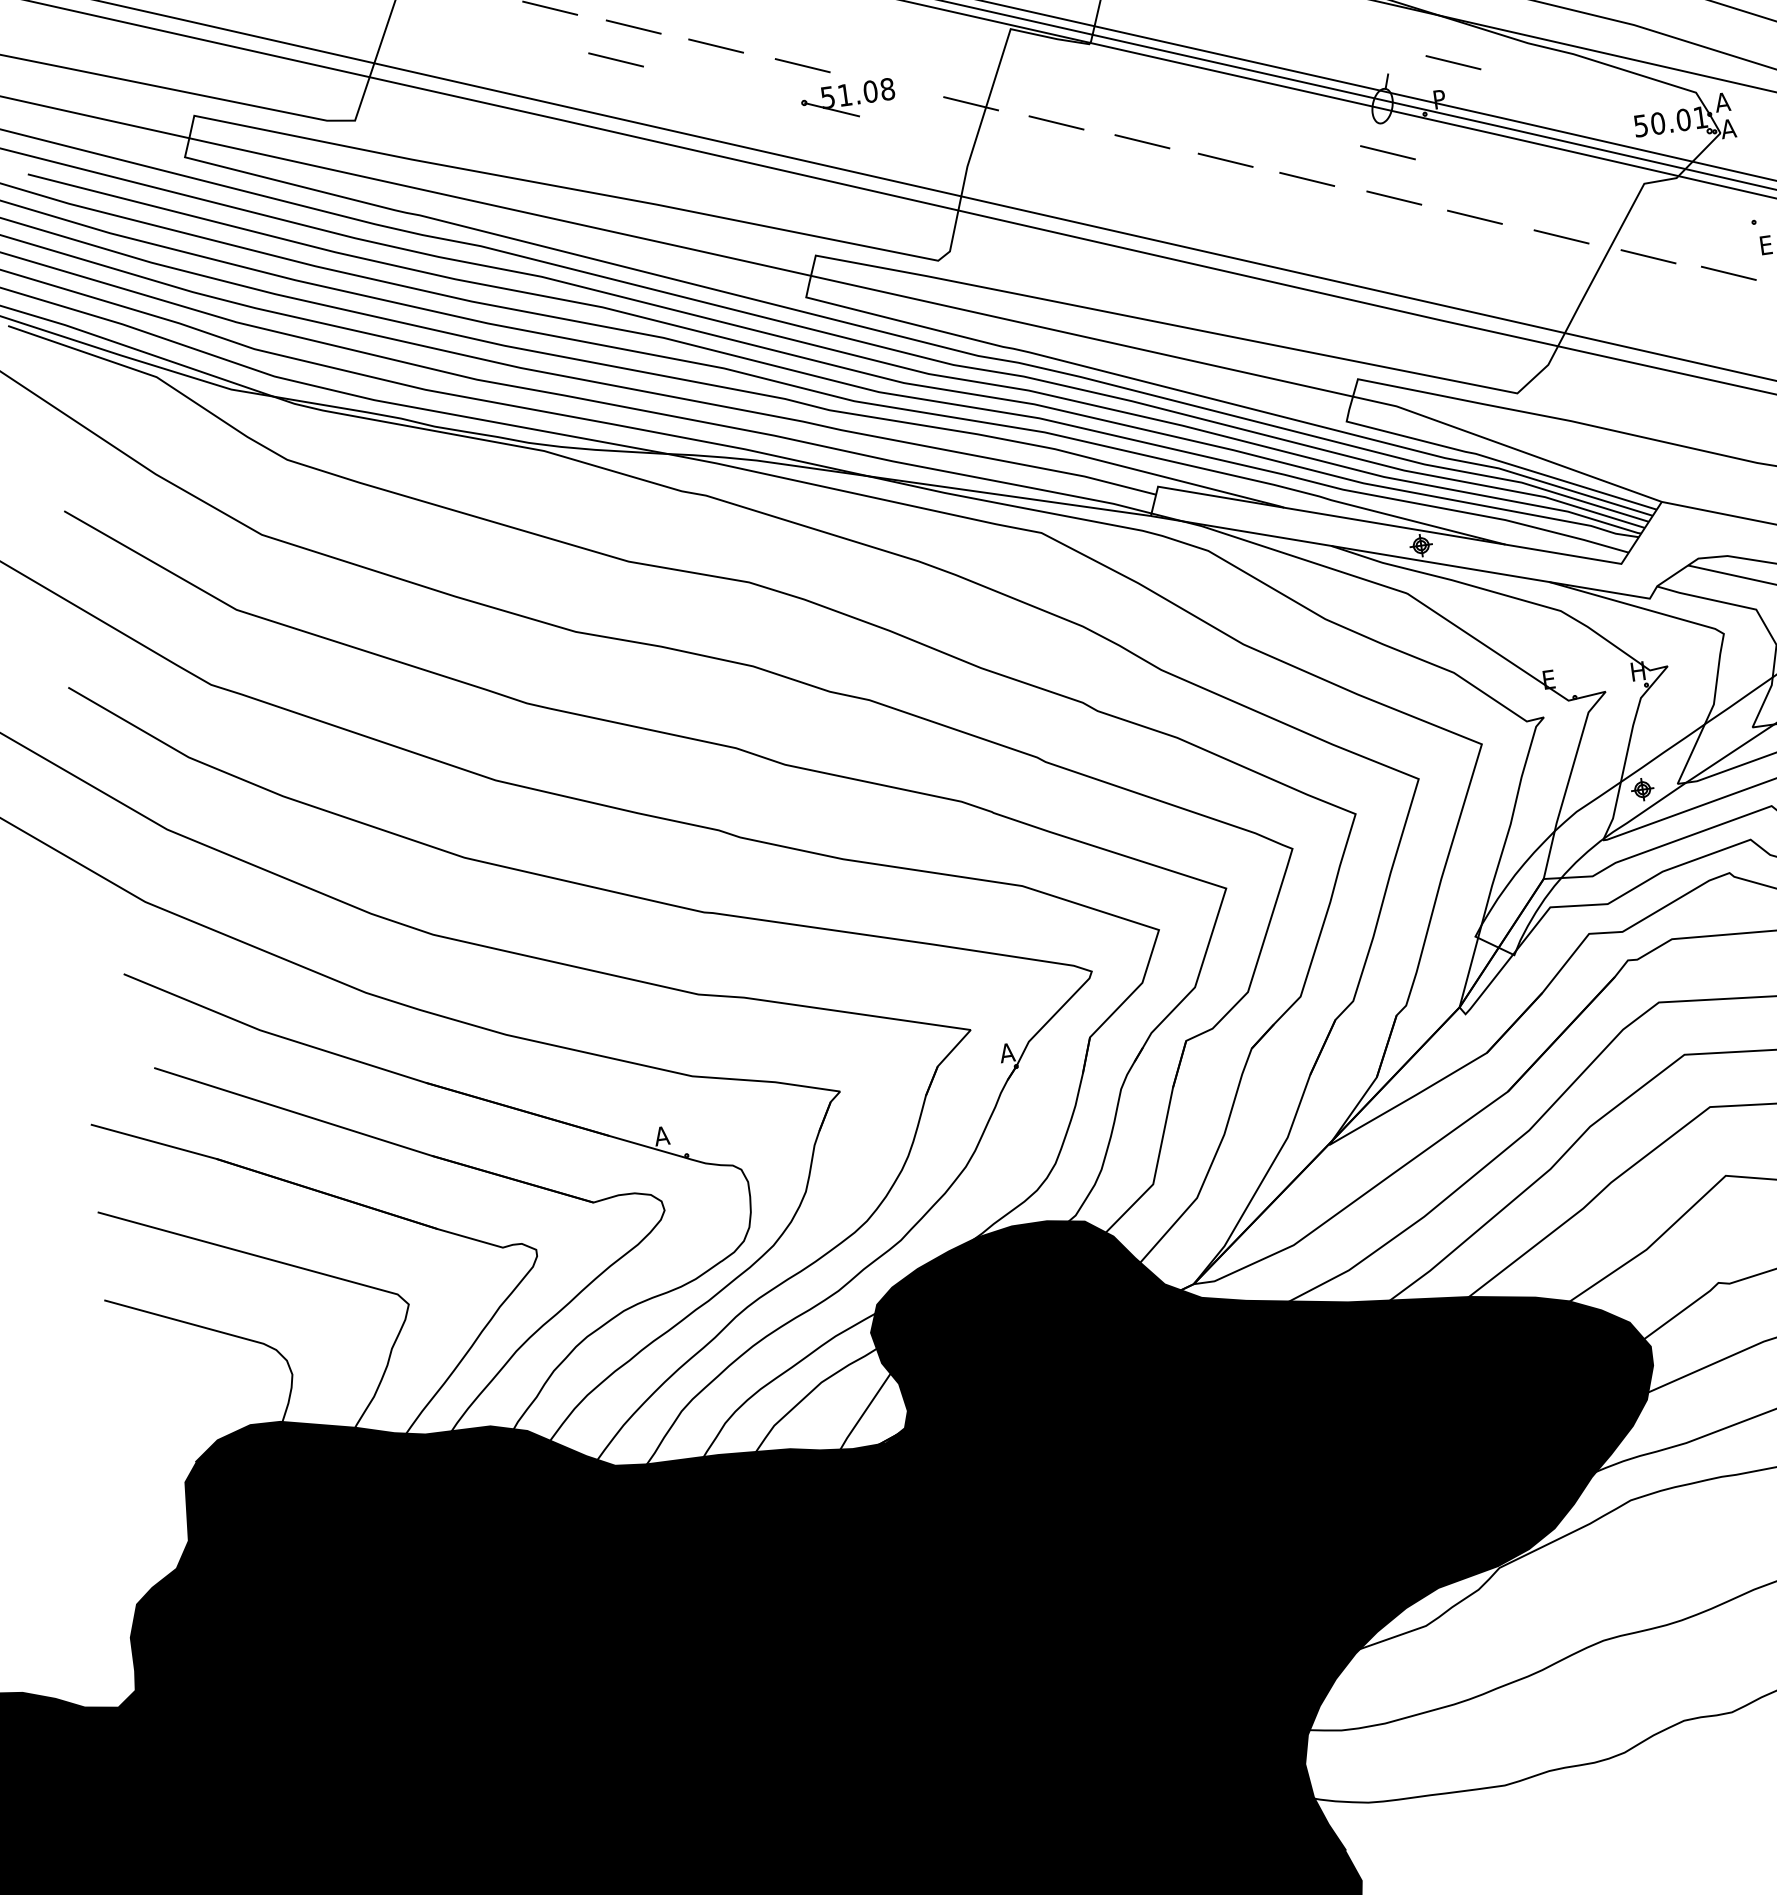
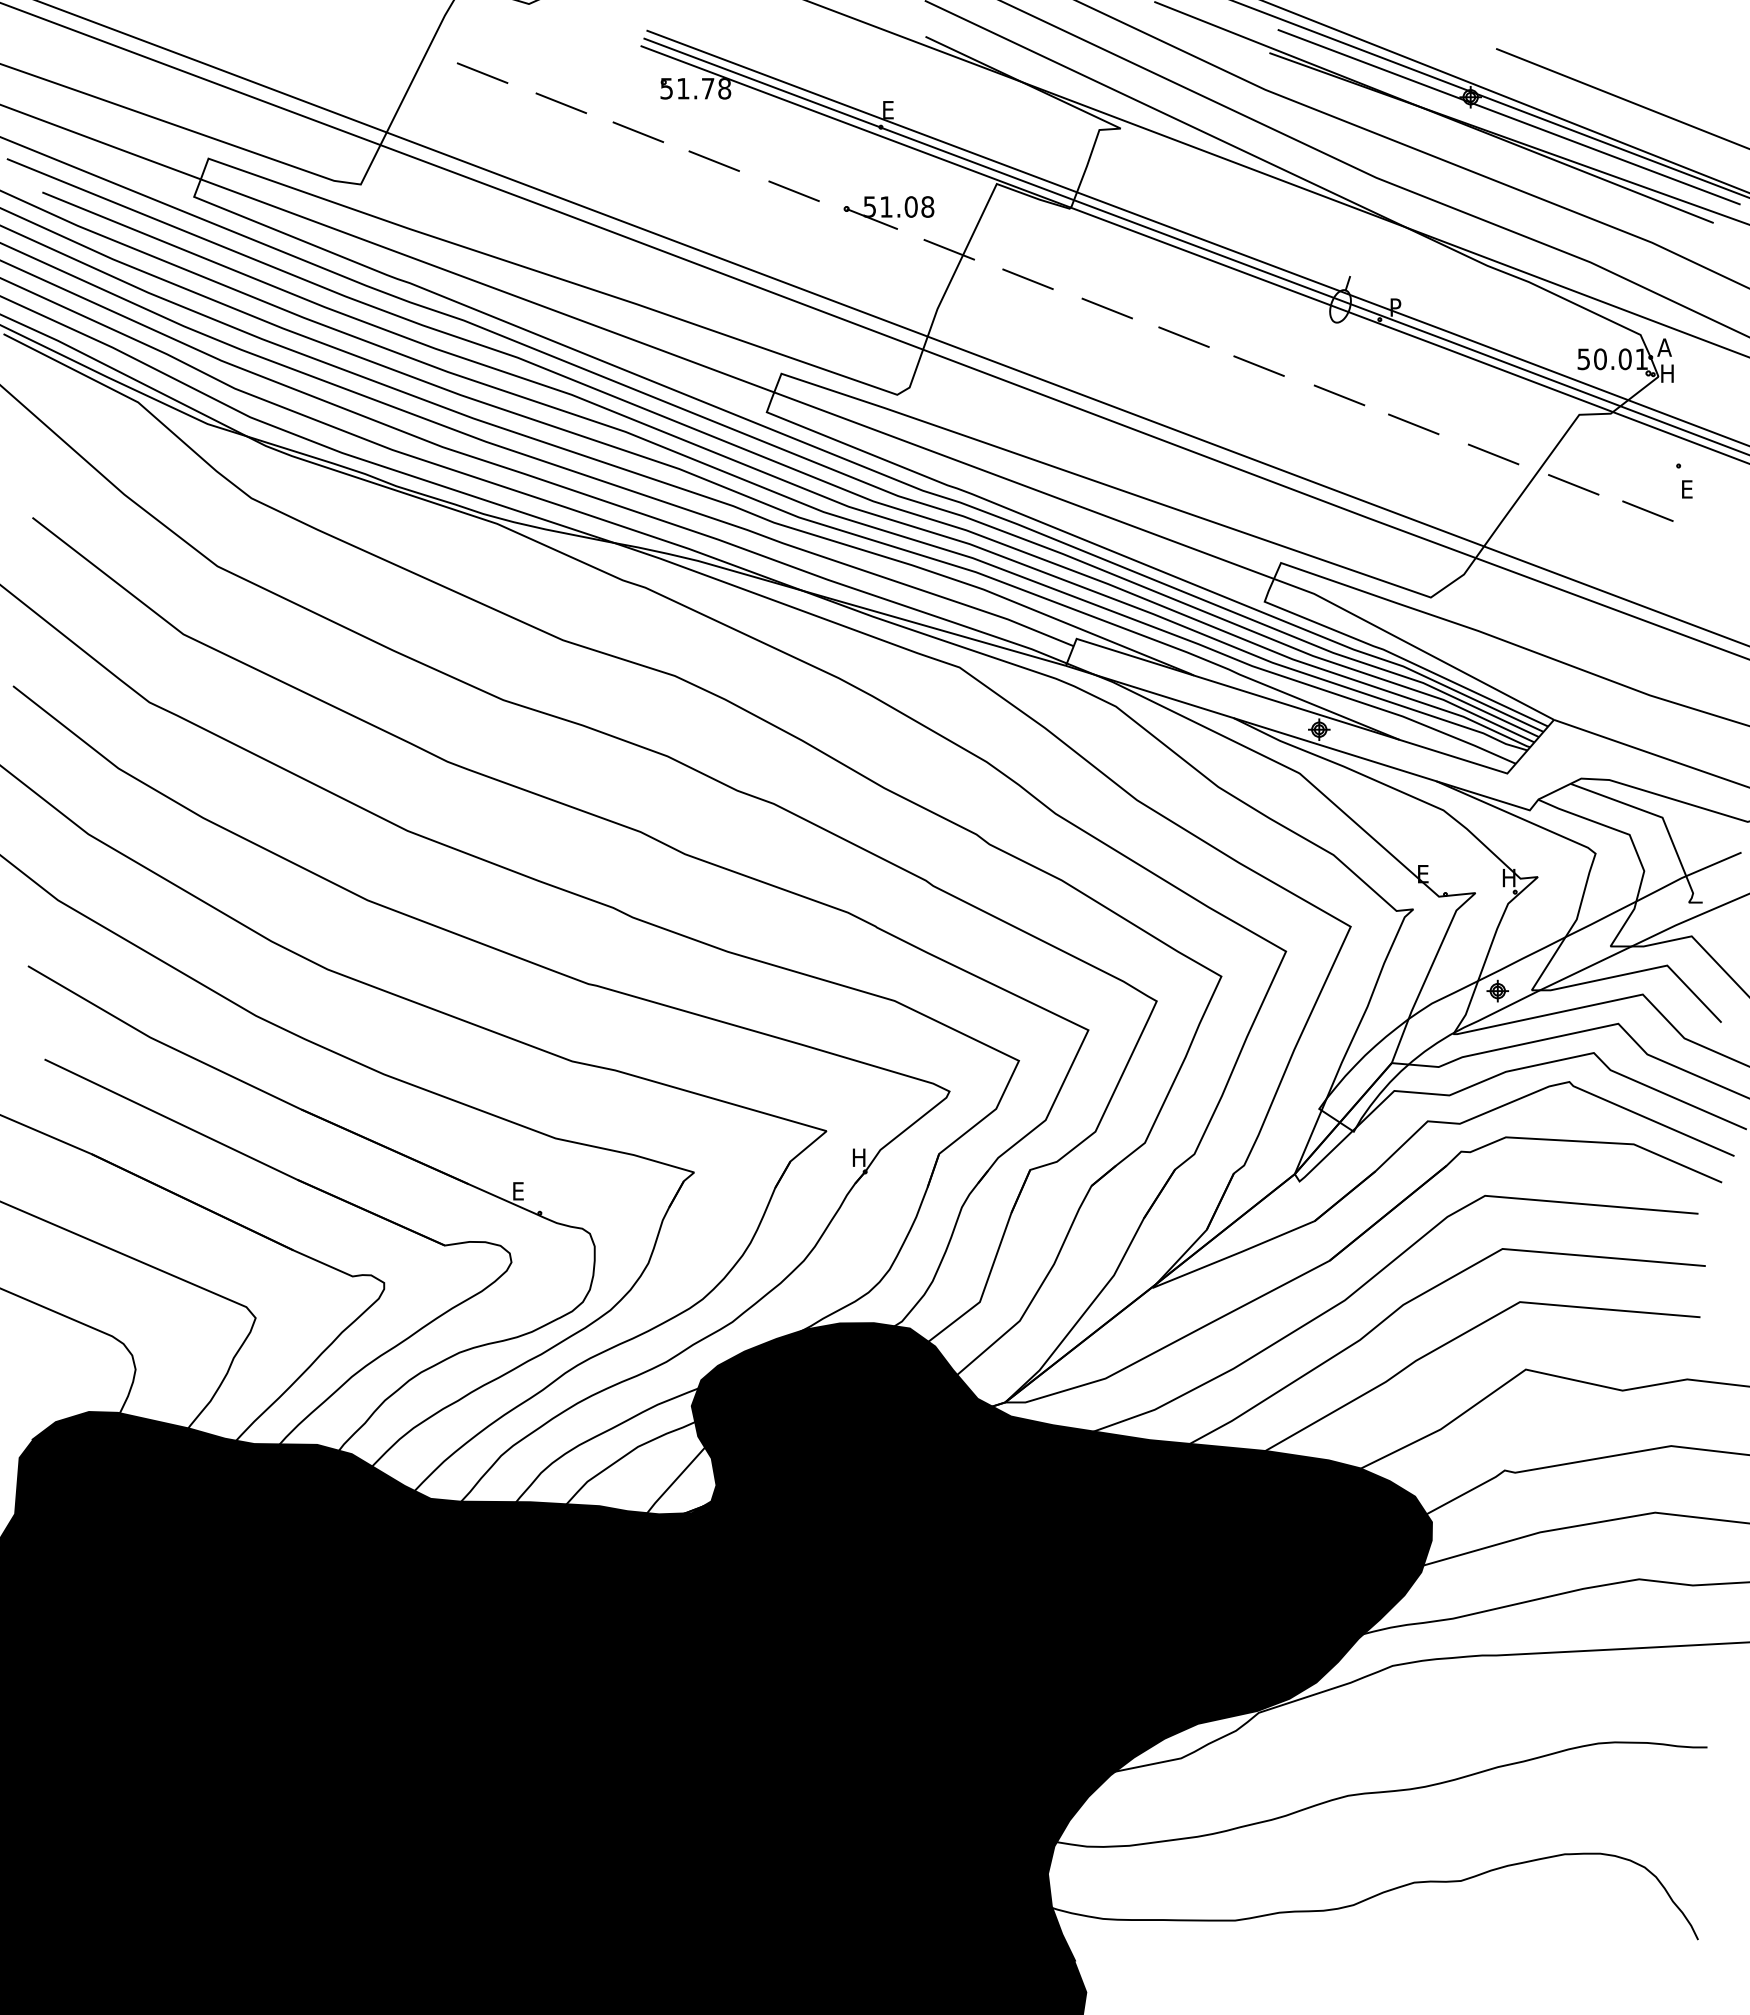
line: (615, 59) -> (616, 160), removed
line: (1453, 62) -> (1413, 274), removed
part: (847, 100) -> (888, 212), moved
text: (1728, 128) -> (1666, 373), A -> H
line: (1387, 152) -> (1339, 351), removed
text: (1007, 1052) -> (858, 1157), A -> H
text: (661, 1136) -> (518, 1191), A -> E

